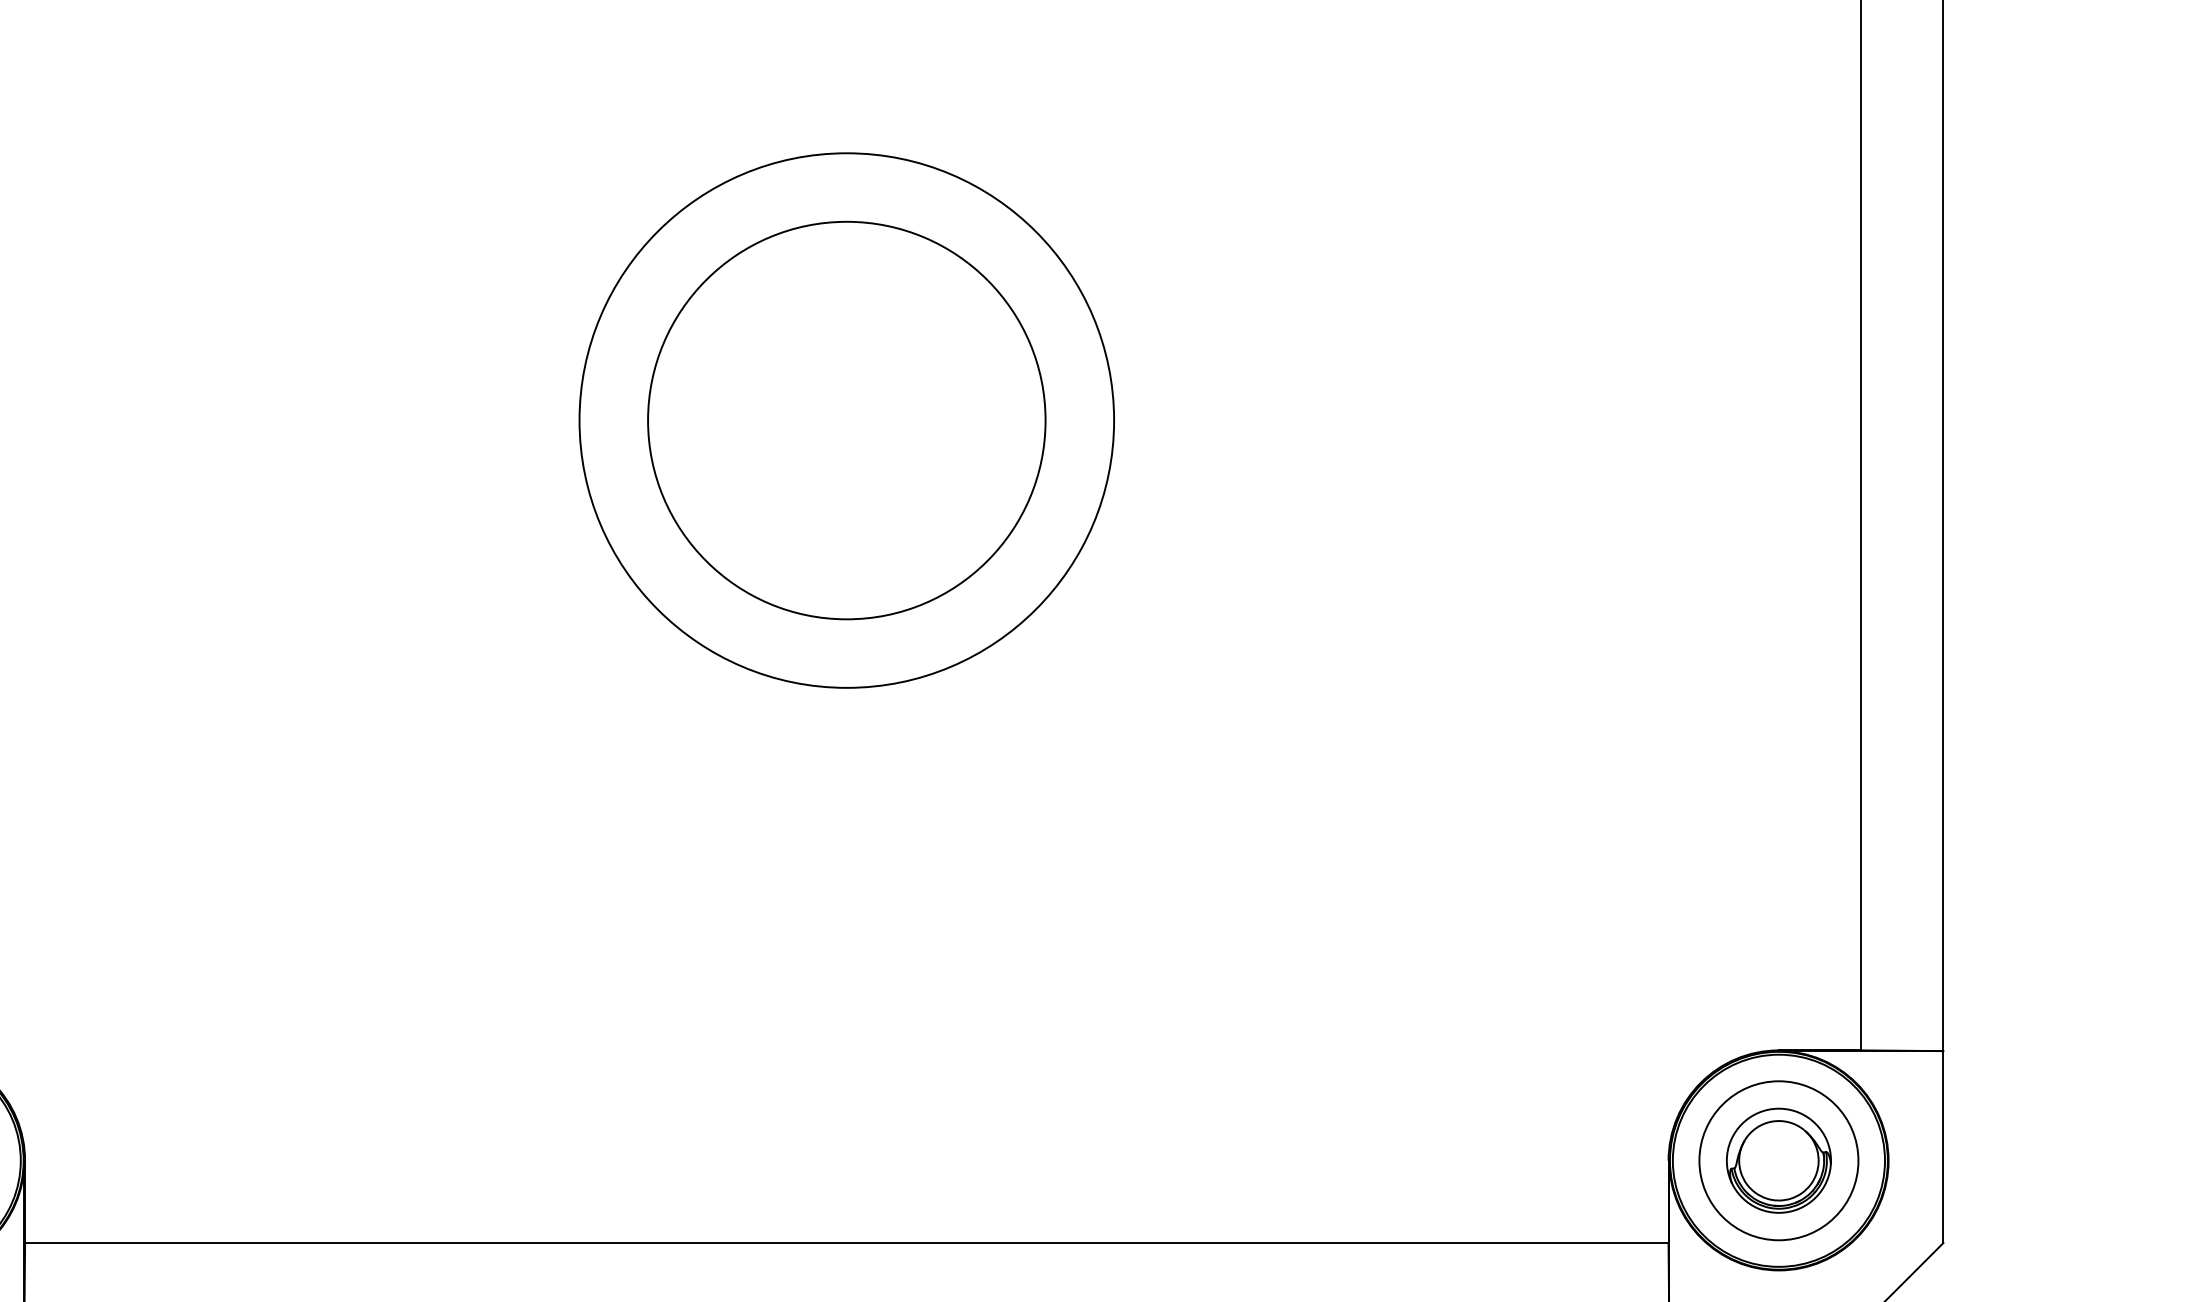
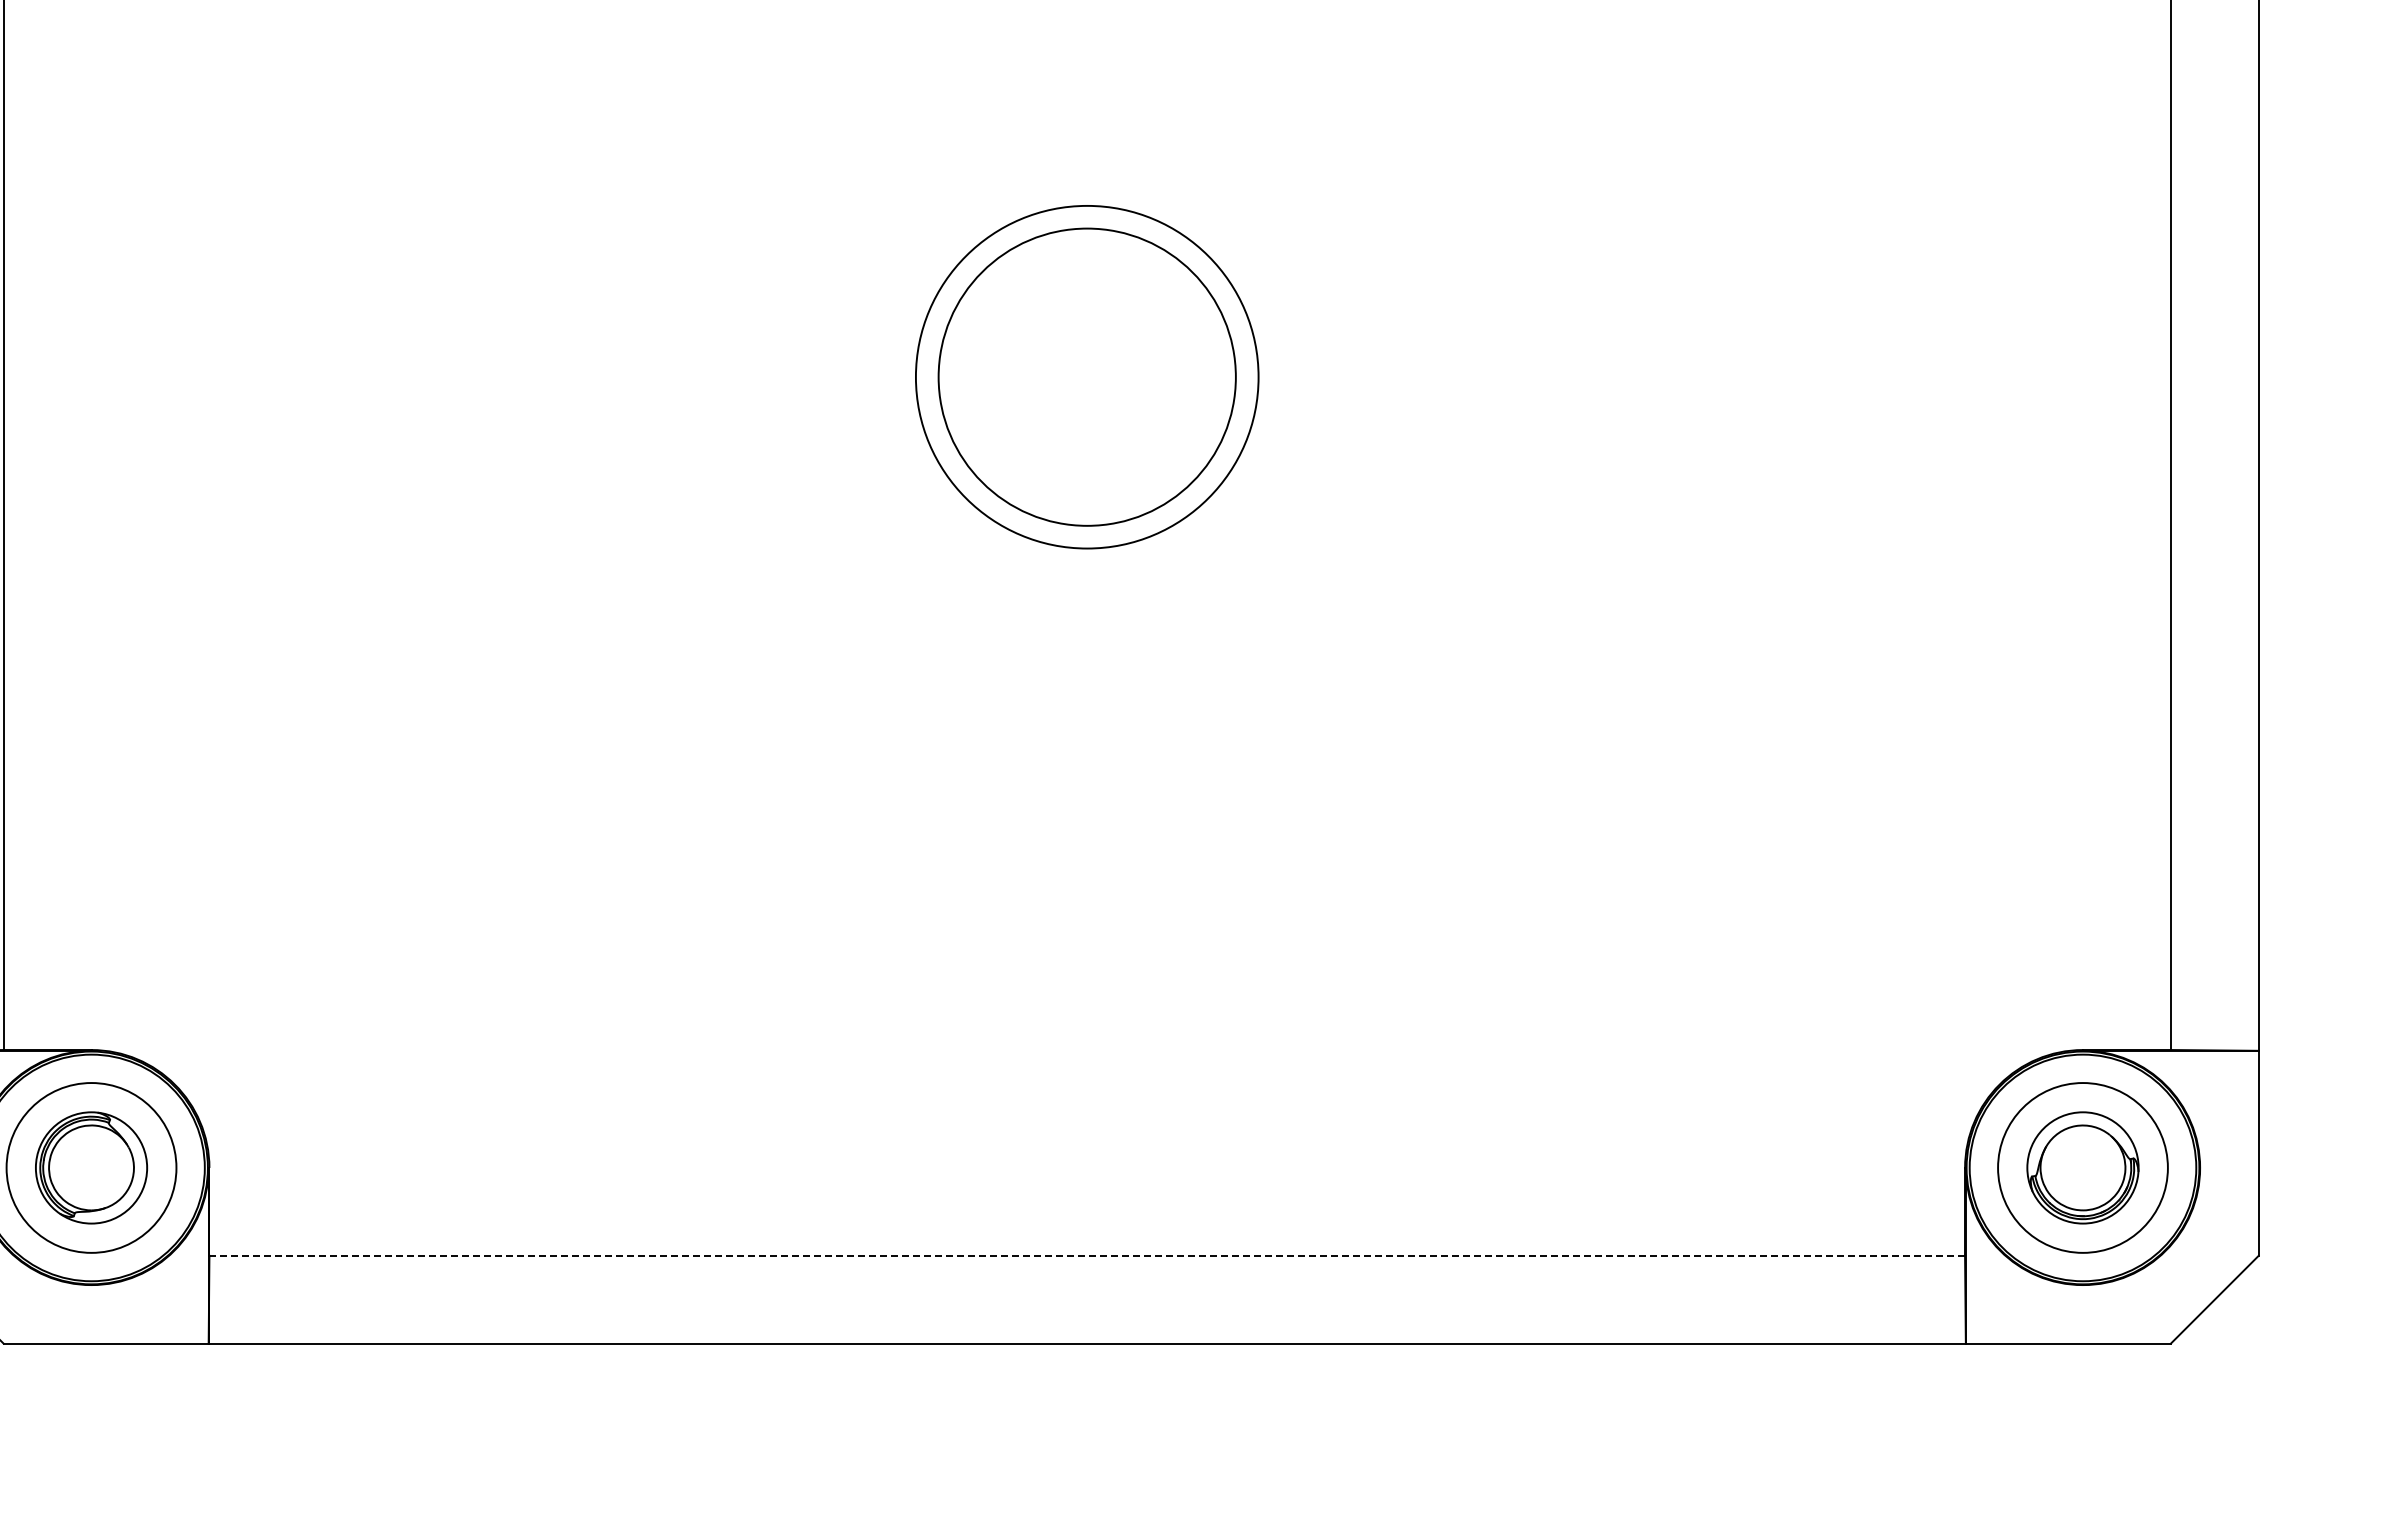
circle: (846, 419) -> (1086, 376), size x0.6
circle: (846, 419) -> (1086, 376), size x0.7
line: (847, 1242) -> (1087, 1255), solid -> dashed

